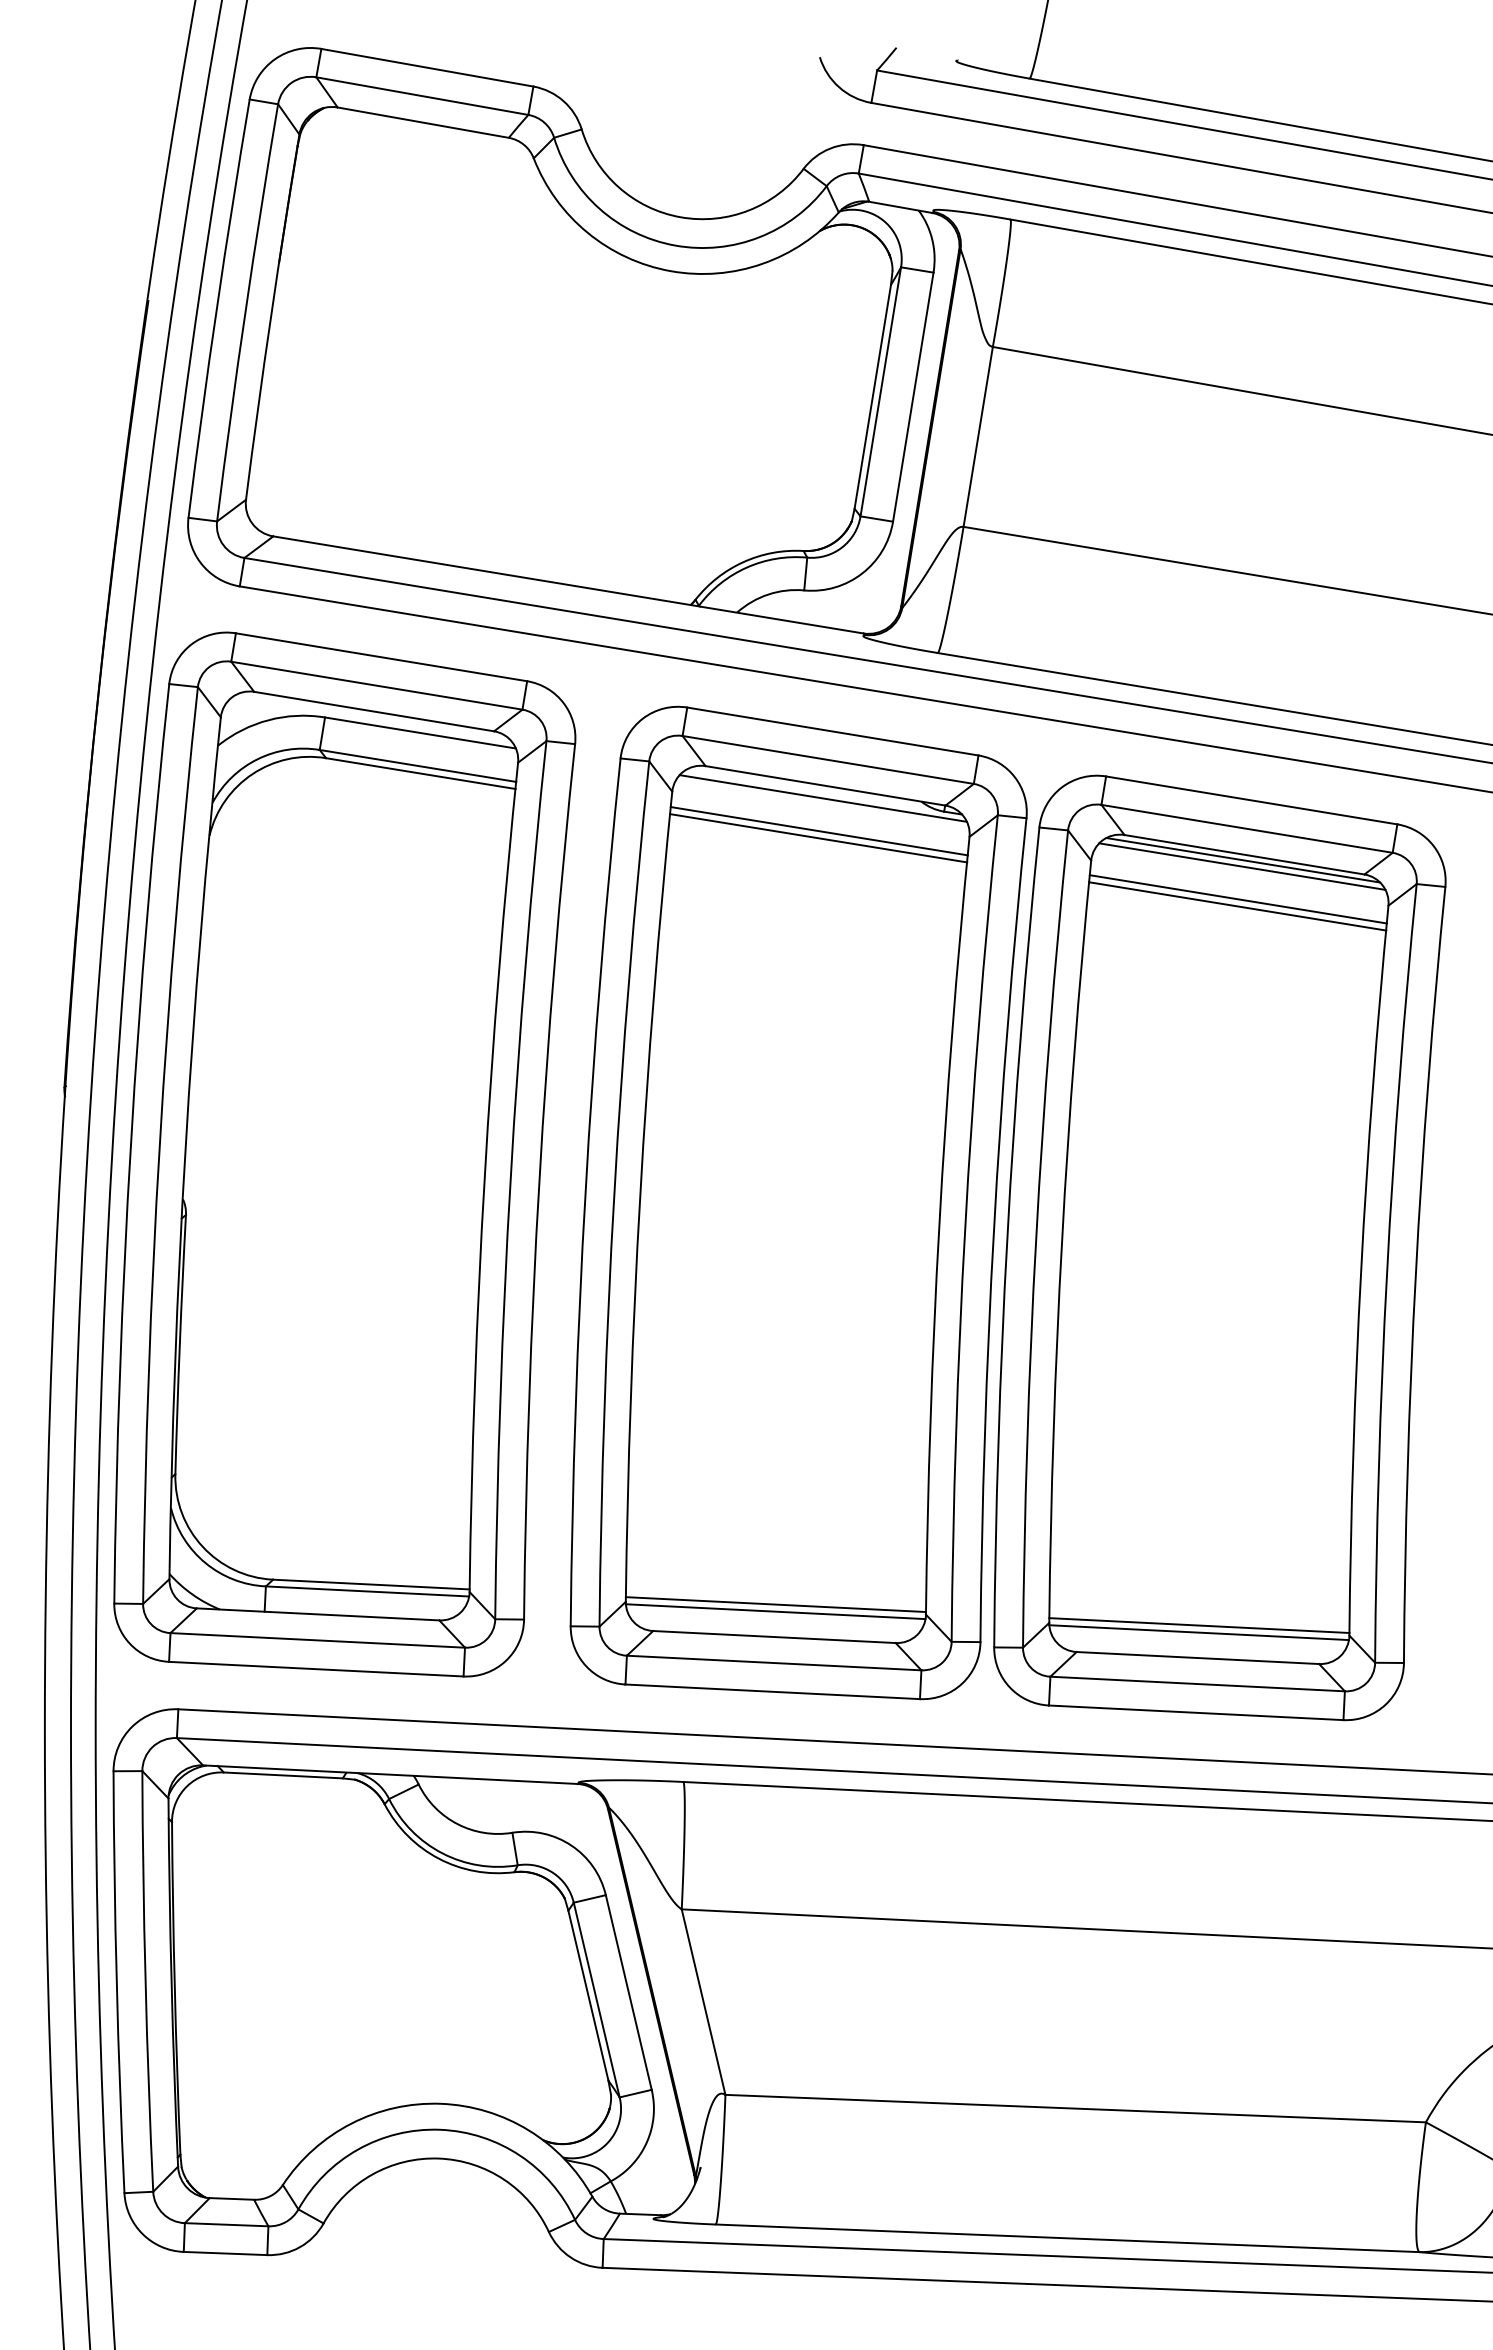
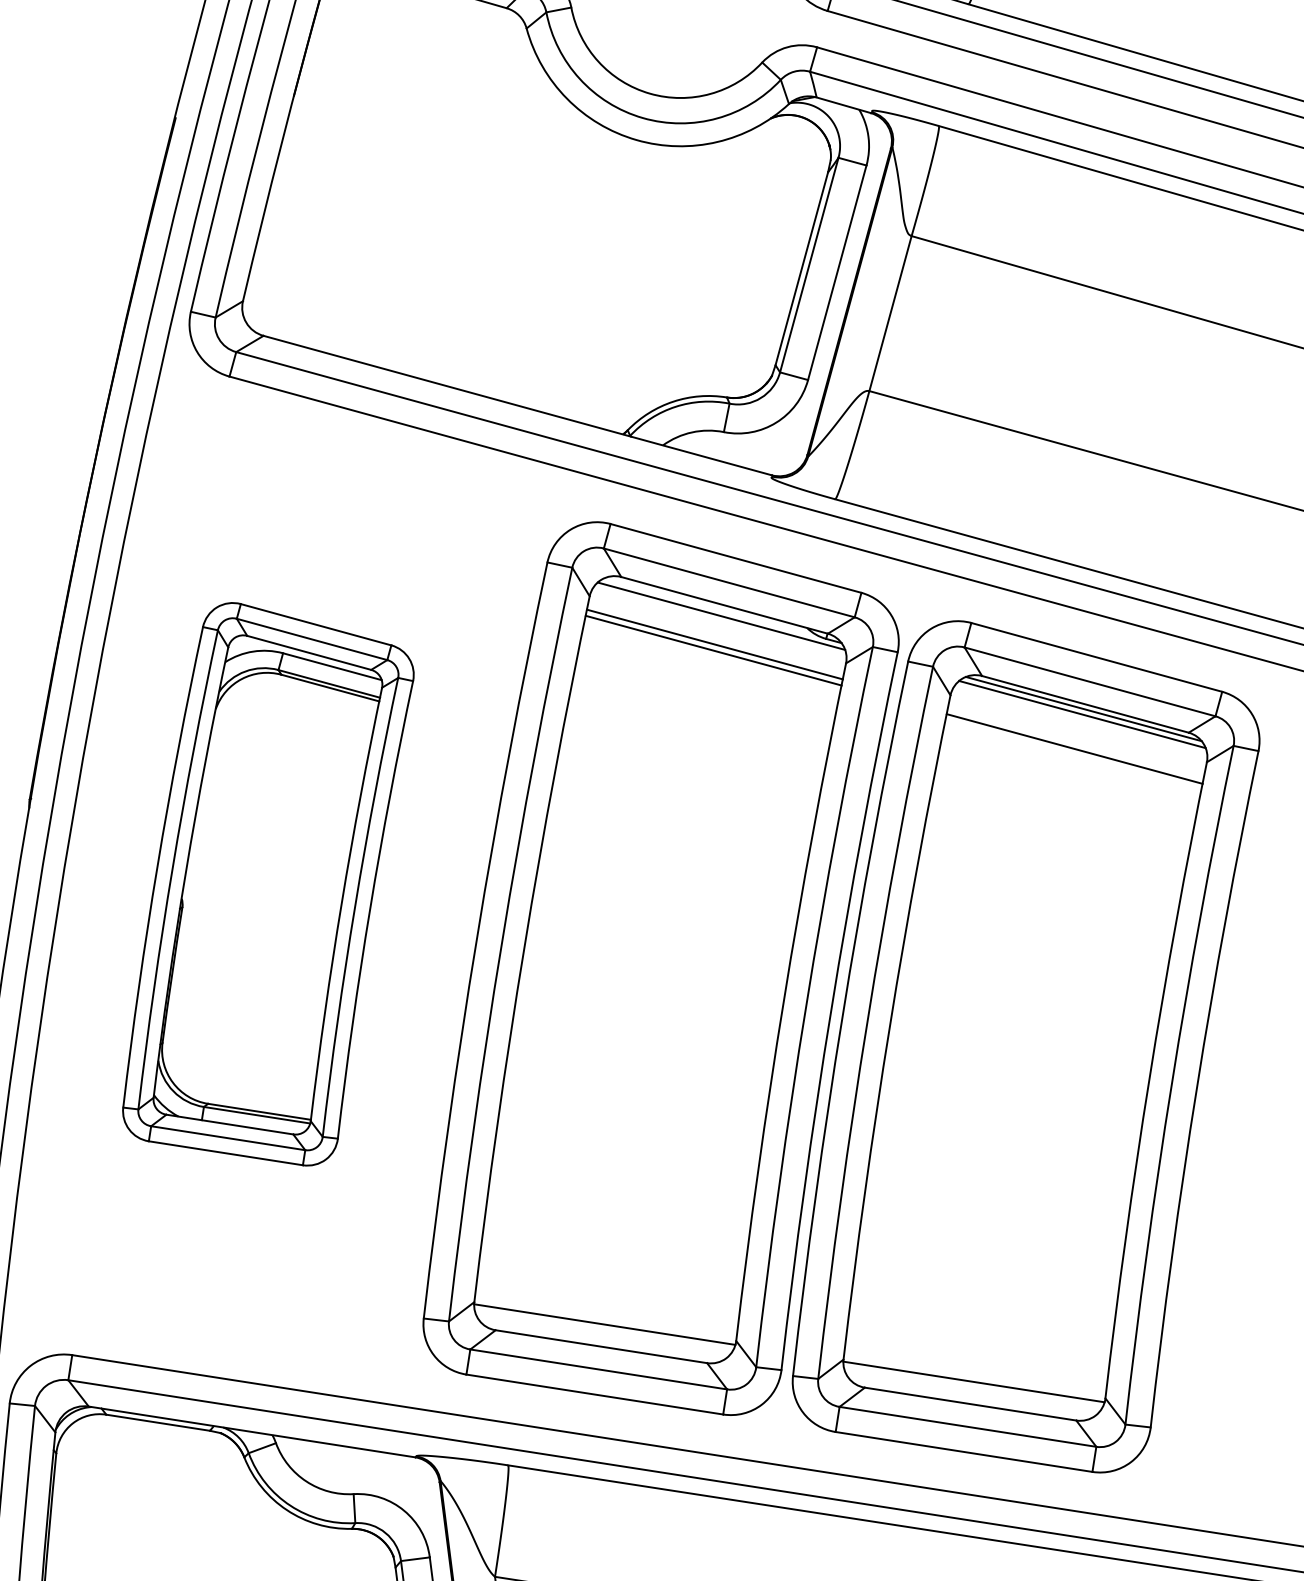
line: (1237, 899) -> (1075, 742), removed
part: (344, 1154) -> (268, 884), size x0.6
line: (775, 1604) -> (605, 1318), removed
line: (1199, 1625) -> (974, 1375), removed

